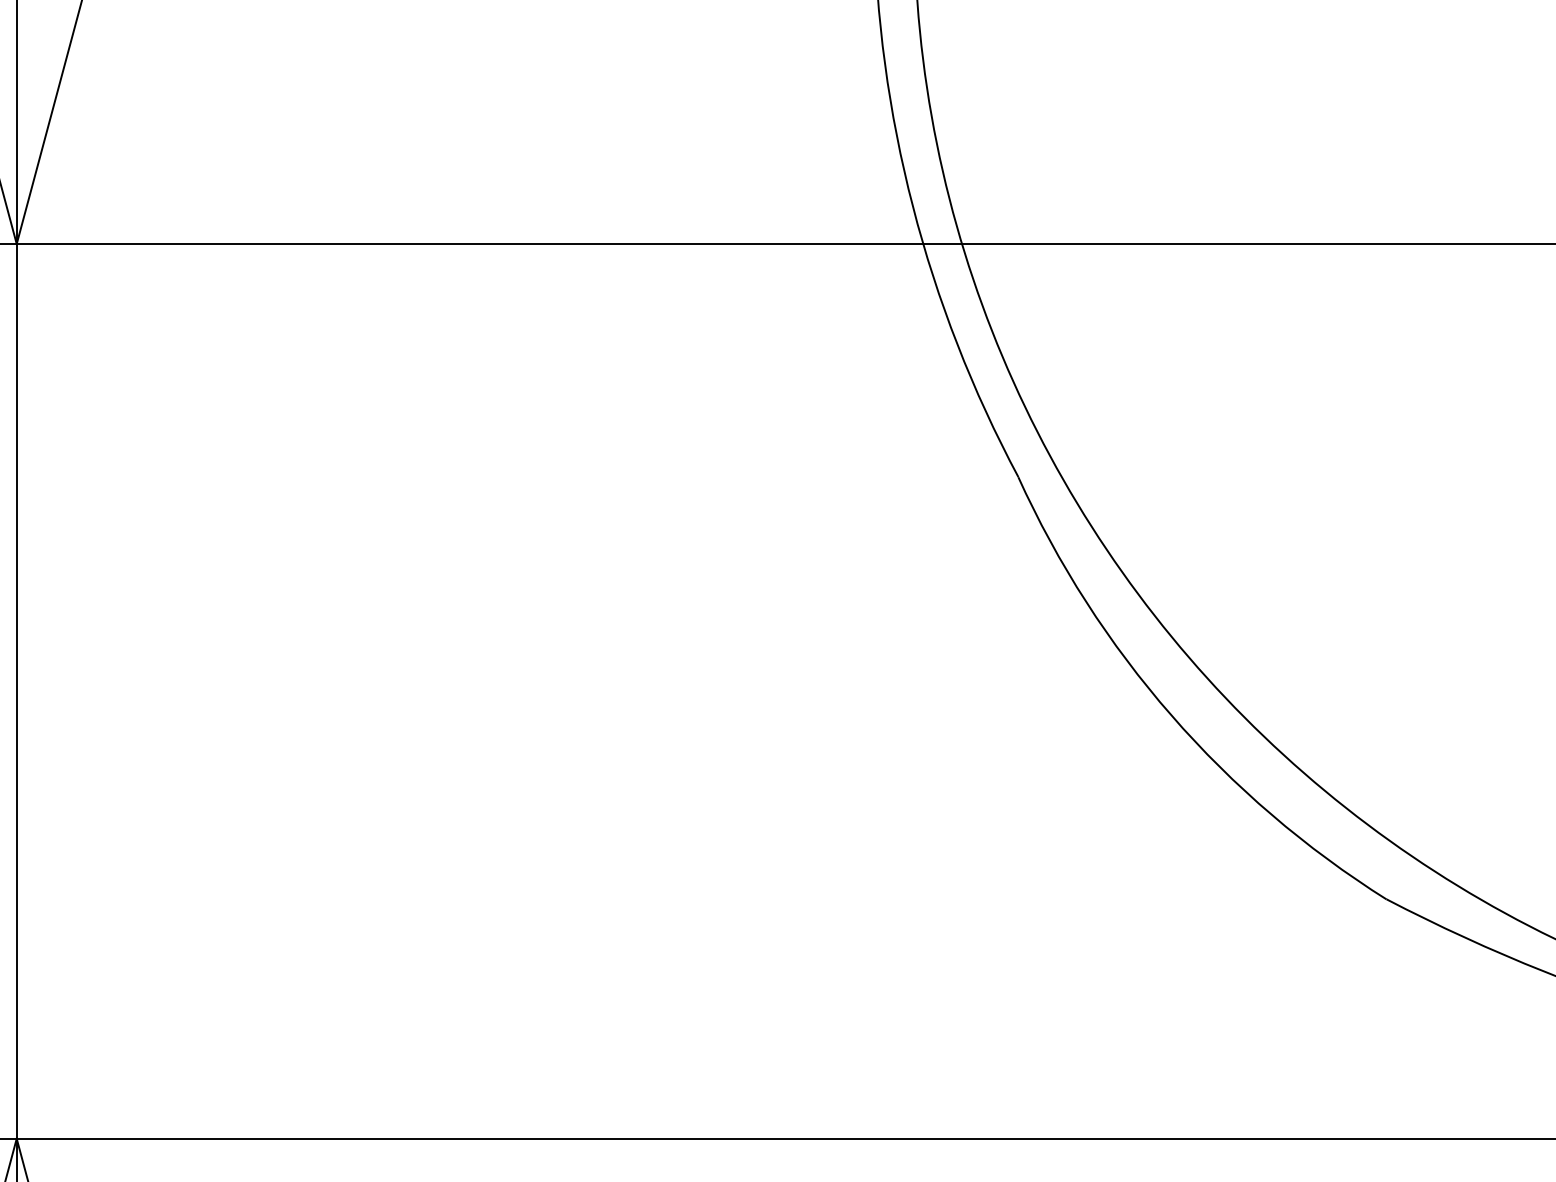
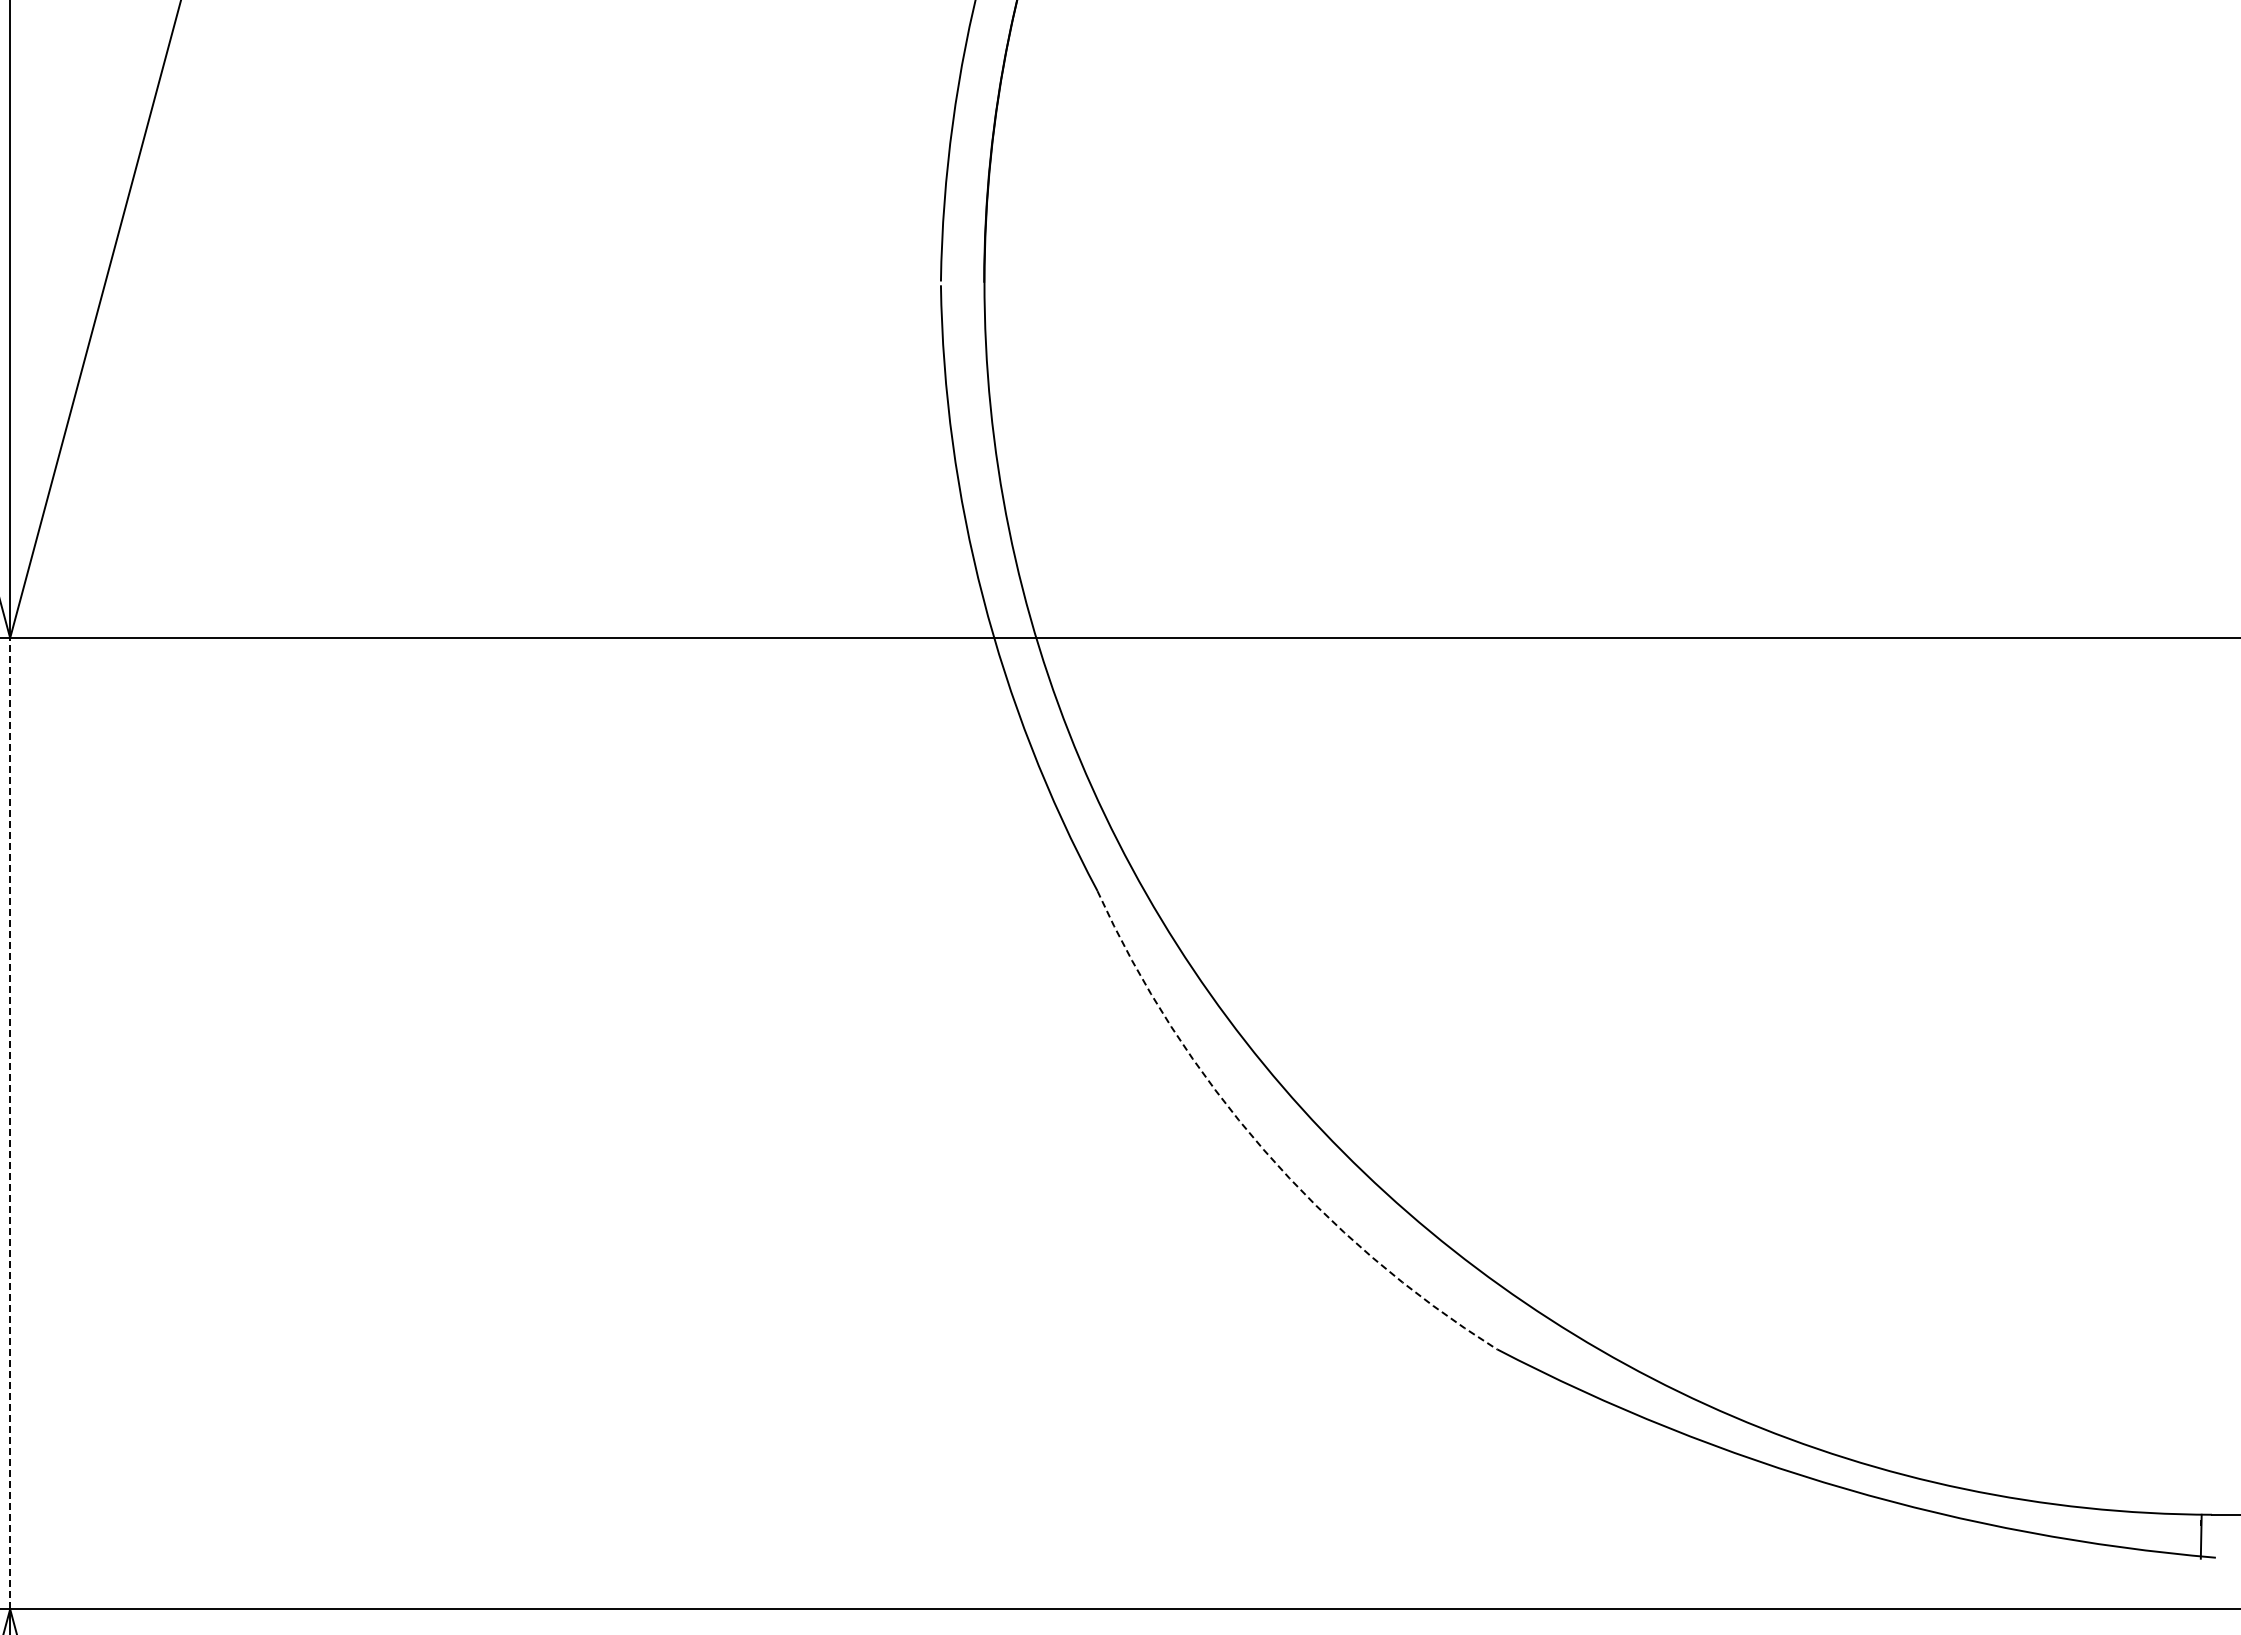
line: (17, 691) -> (10, 1123), solid -> dashed
arc: (1171, 715) -> (1263, 1149), solid -> dashed

